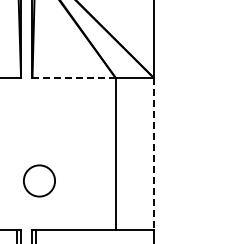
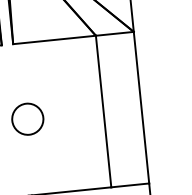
line: (74, 77) -> (54, 39), dashed -> solid
line: (153, 154) -> (141, 108), dashed -> solid
circle: (39, 180) -> (27, 118), moved

